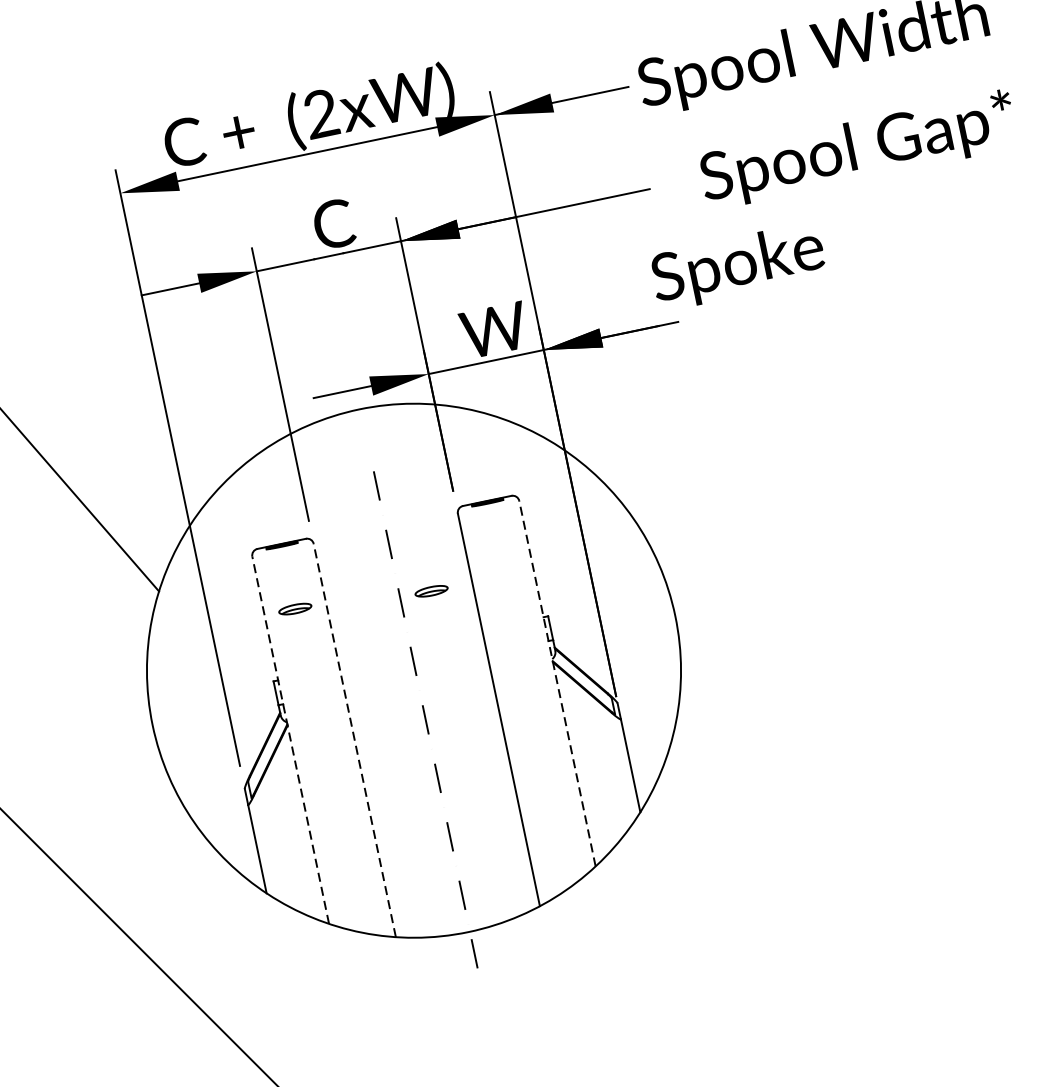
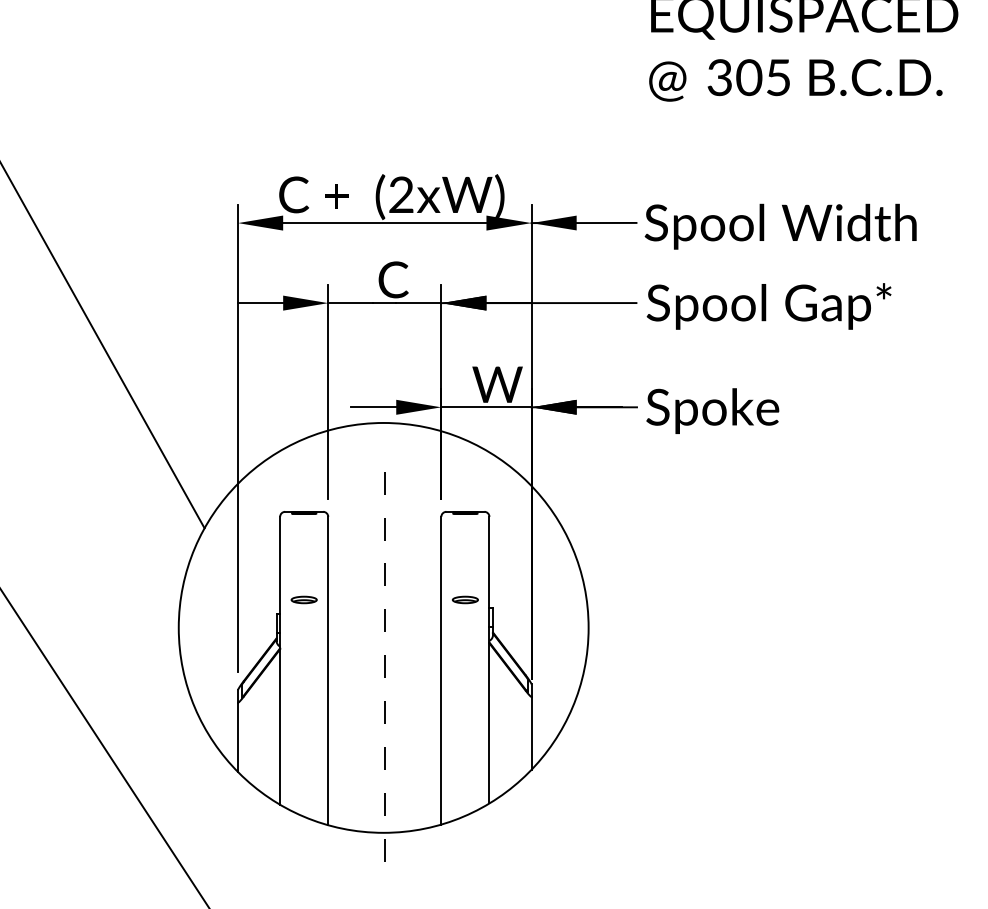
text: (857, 150) -> (768, 306), moved
text: (737, 265) -> (712, 410), moved
part: (431, 590) -> (465, 599), moved
part: (294, 608) -> (303, 599), moved
line: (557, 682) -> (489, 659), dashed -> solid
line: (291, 739) -> (280, 660), dashed -> solid
line: (354, 739) -> (328, 670), dashed -> solid

